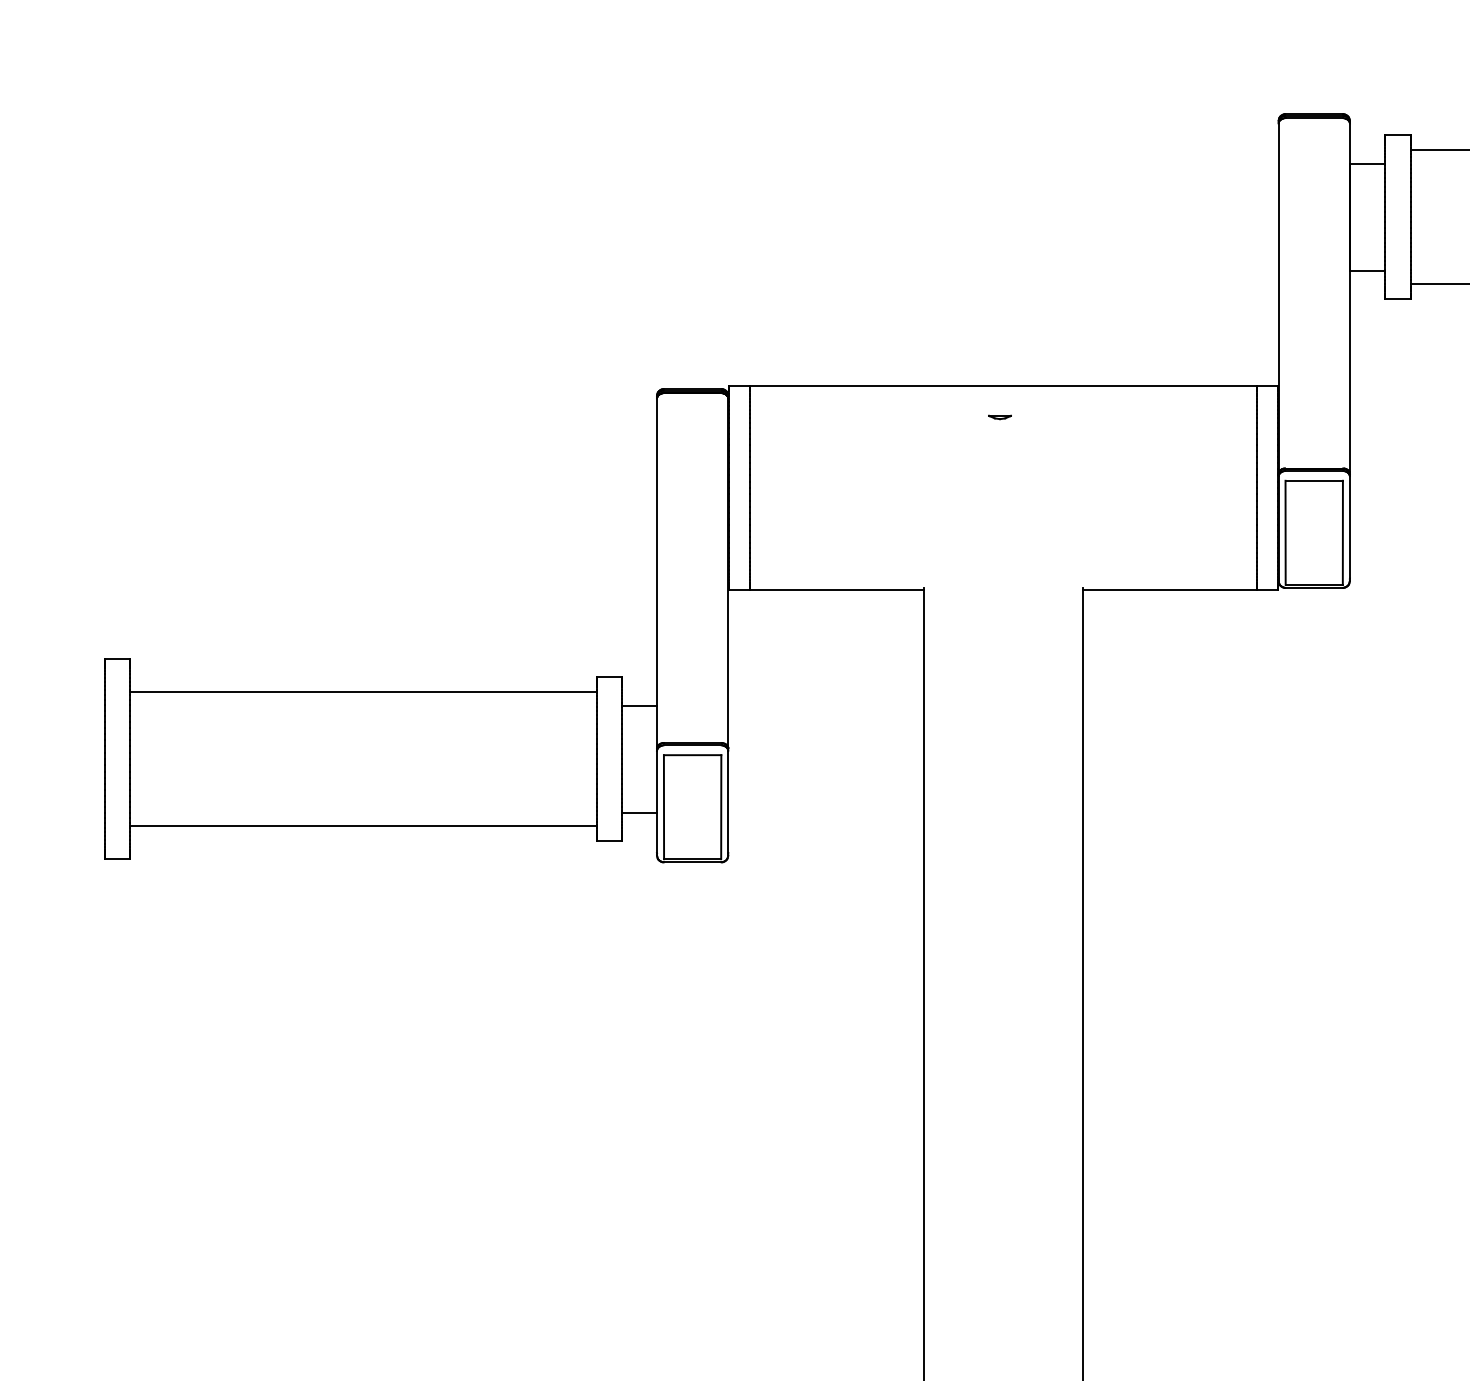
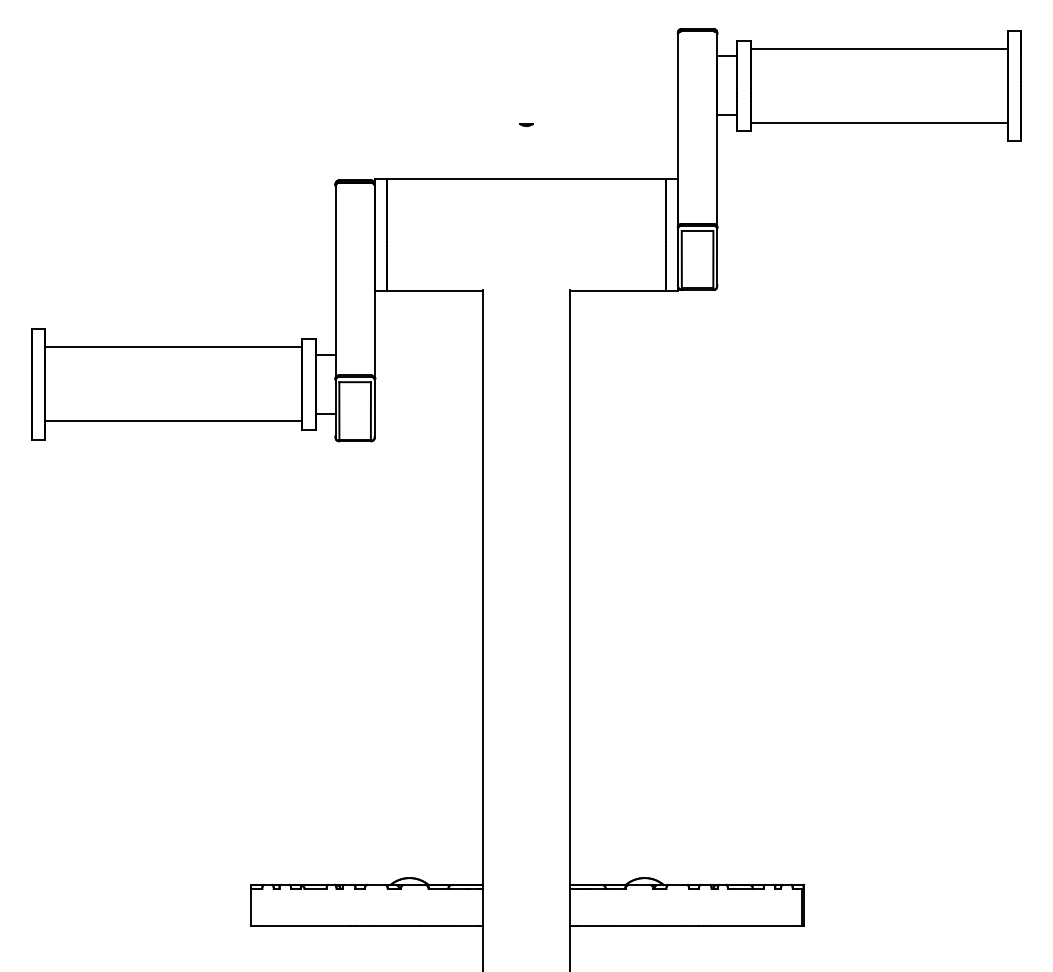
part: (1000, 416) -> (526, 124), moved

